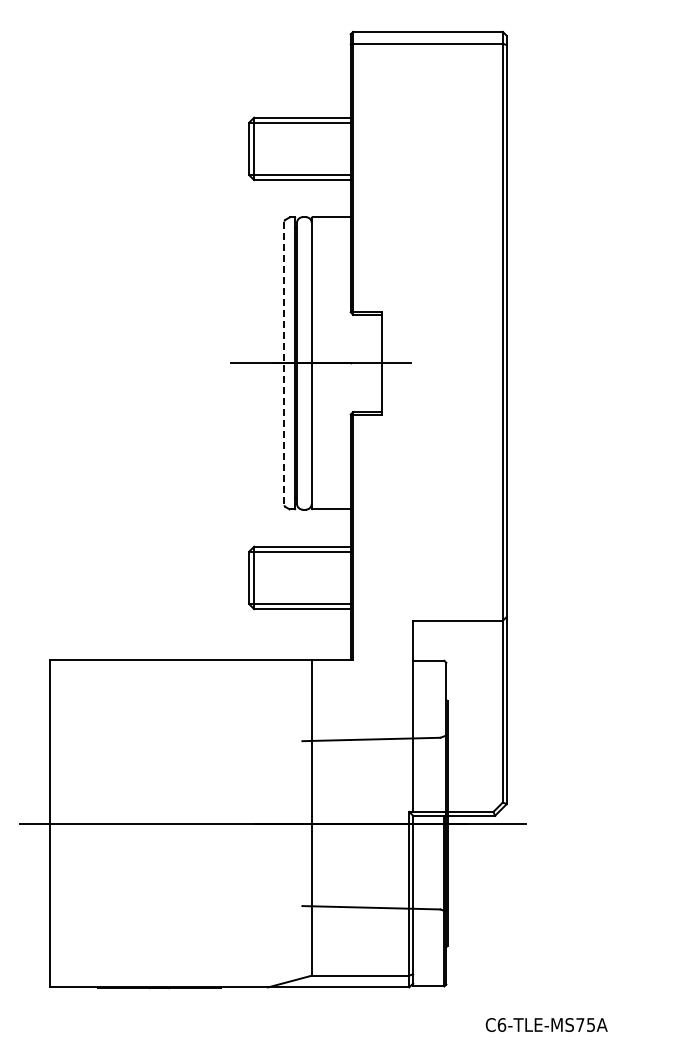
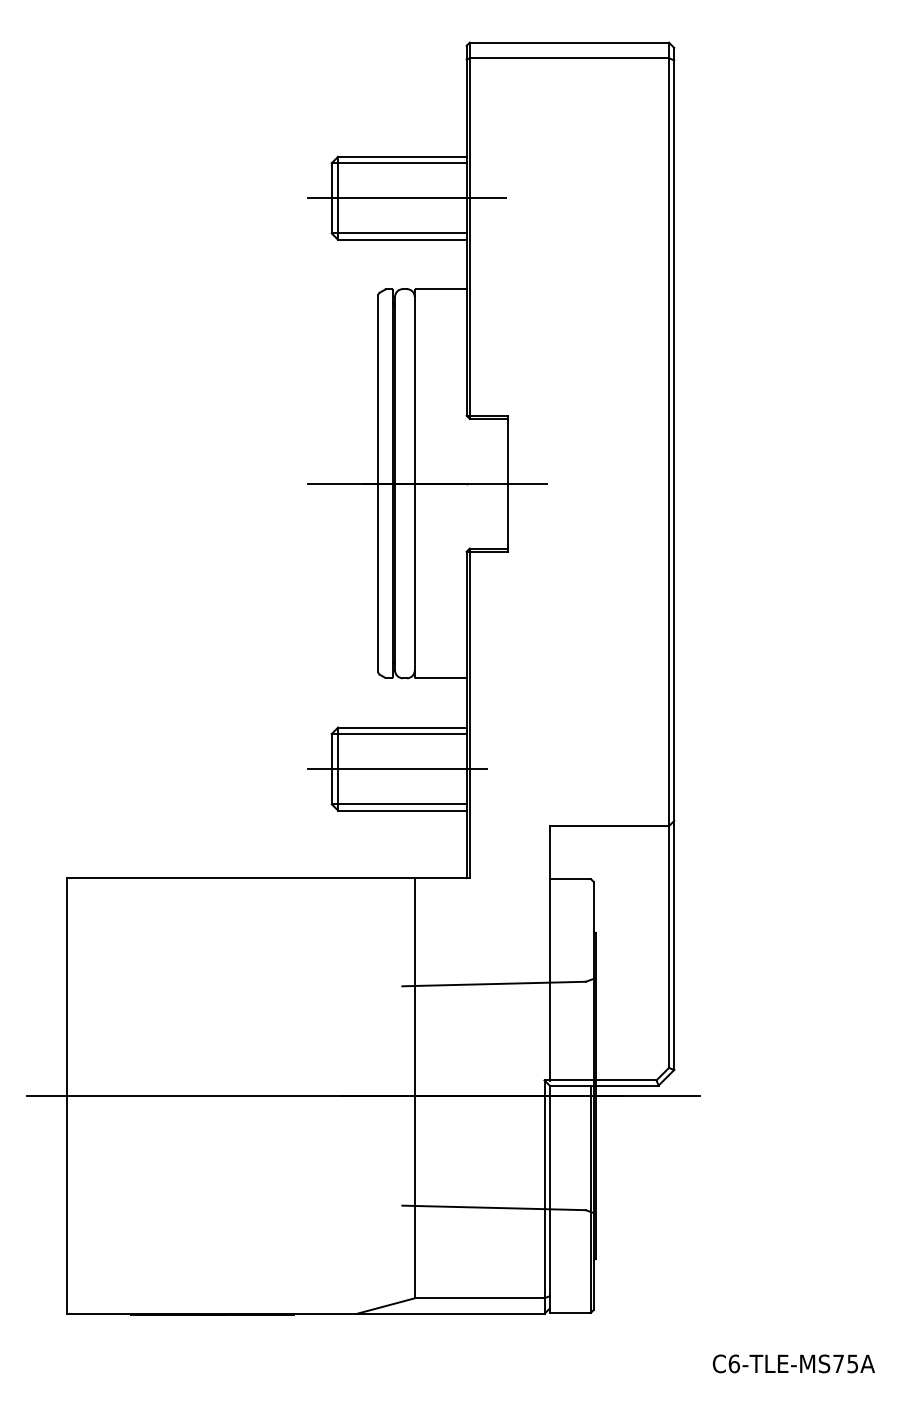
line: (305, 148) -> (406, 197), added
line: (284, 363) -> (378, 483), dashed -> solid
line: (298, 577) -> (397, 768), added
text: (546, 1024) -> (793, 1363), moved

